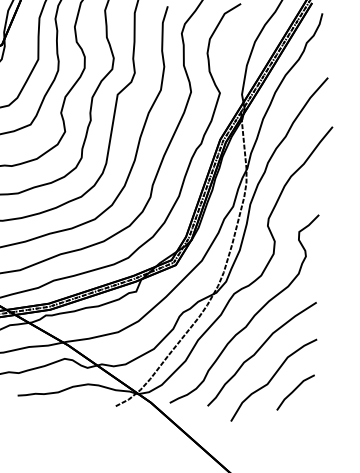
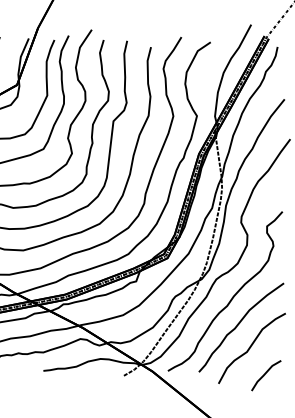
line: (294, 391) -> (265, 374), moved

